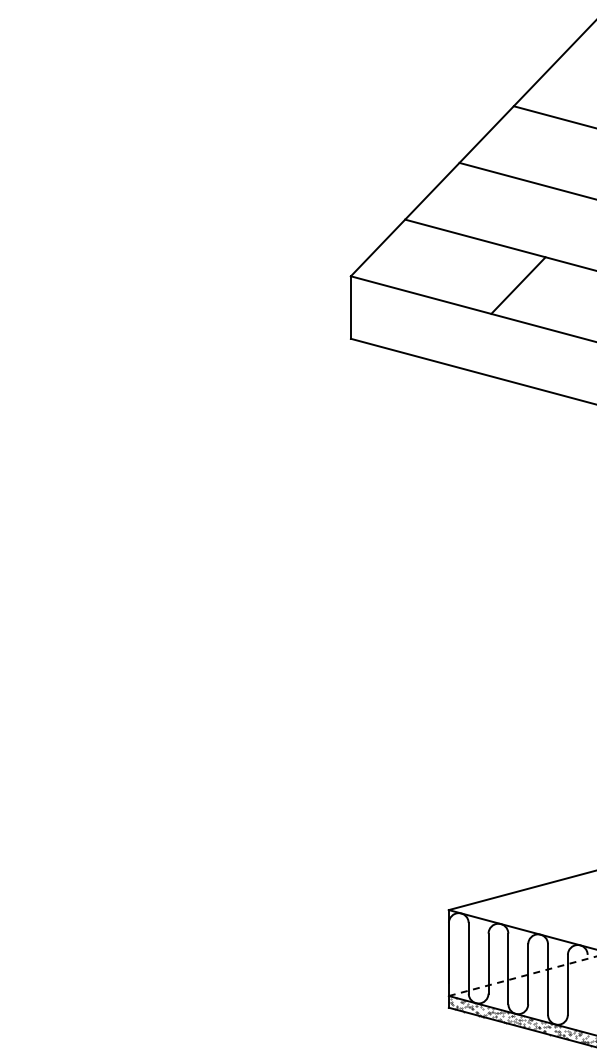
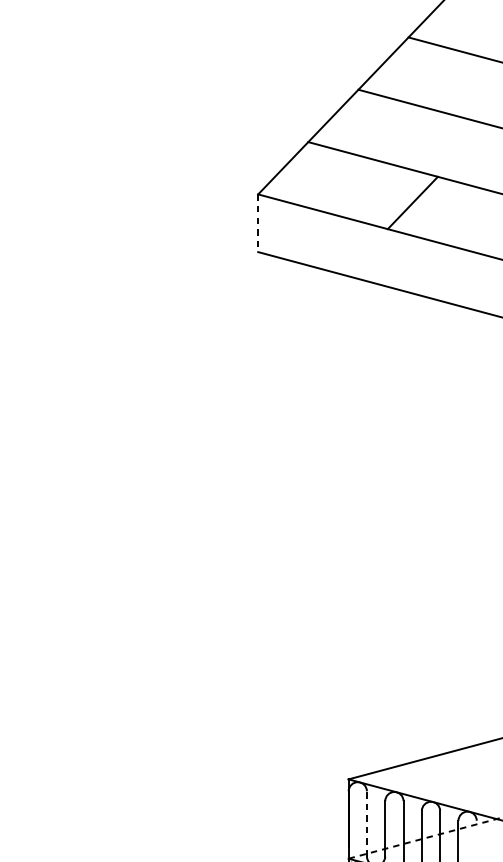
line: (350, 308) -> (257, 224), solid -> dashed
line: (468, 957) -> (366, 823), solid -> dashed

